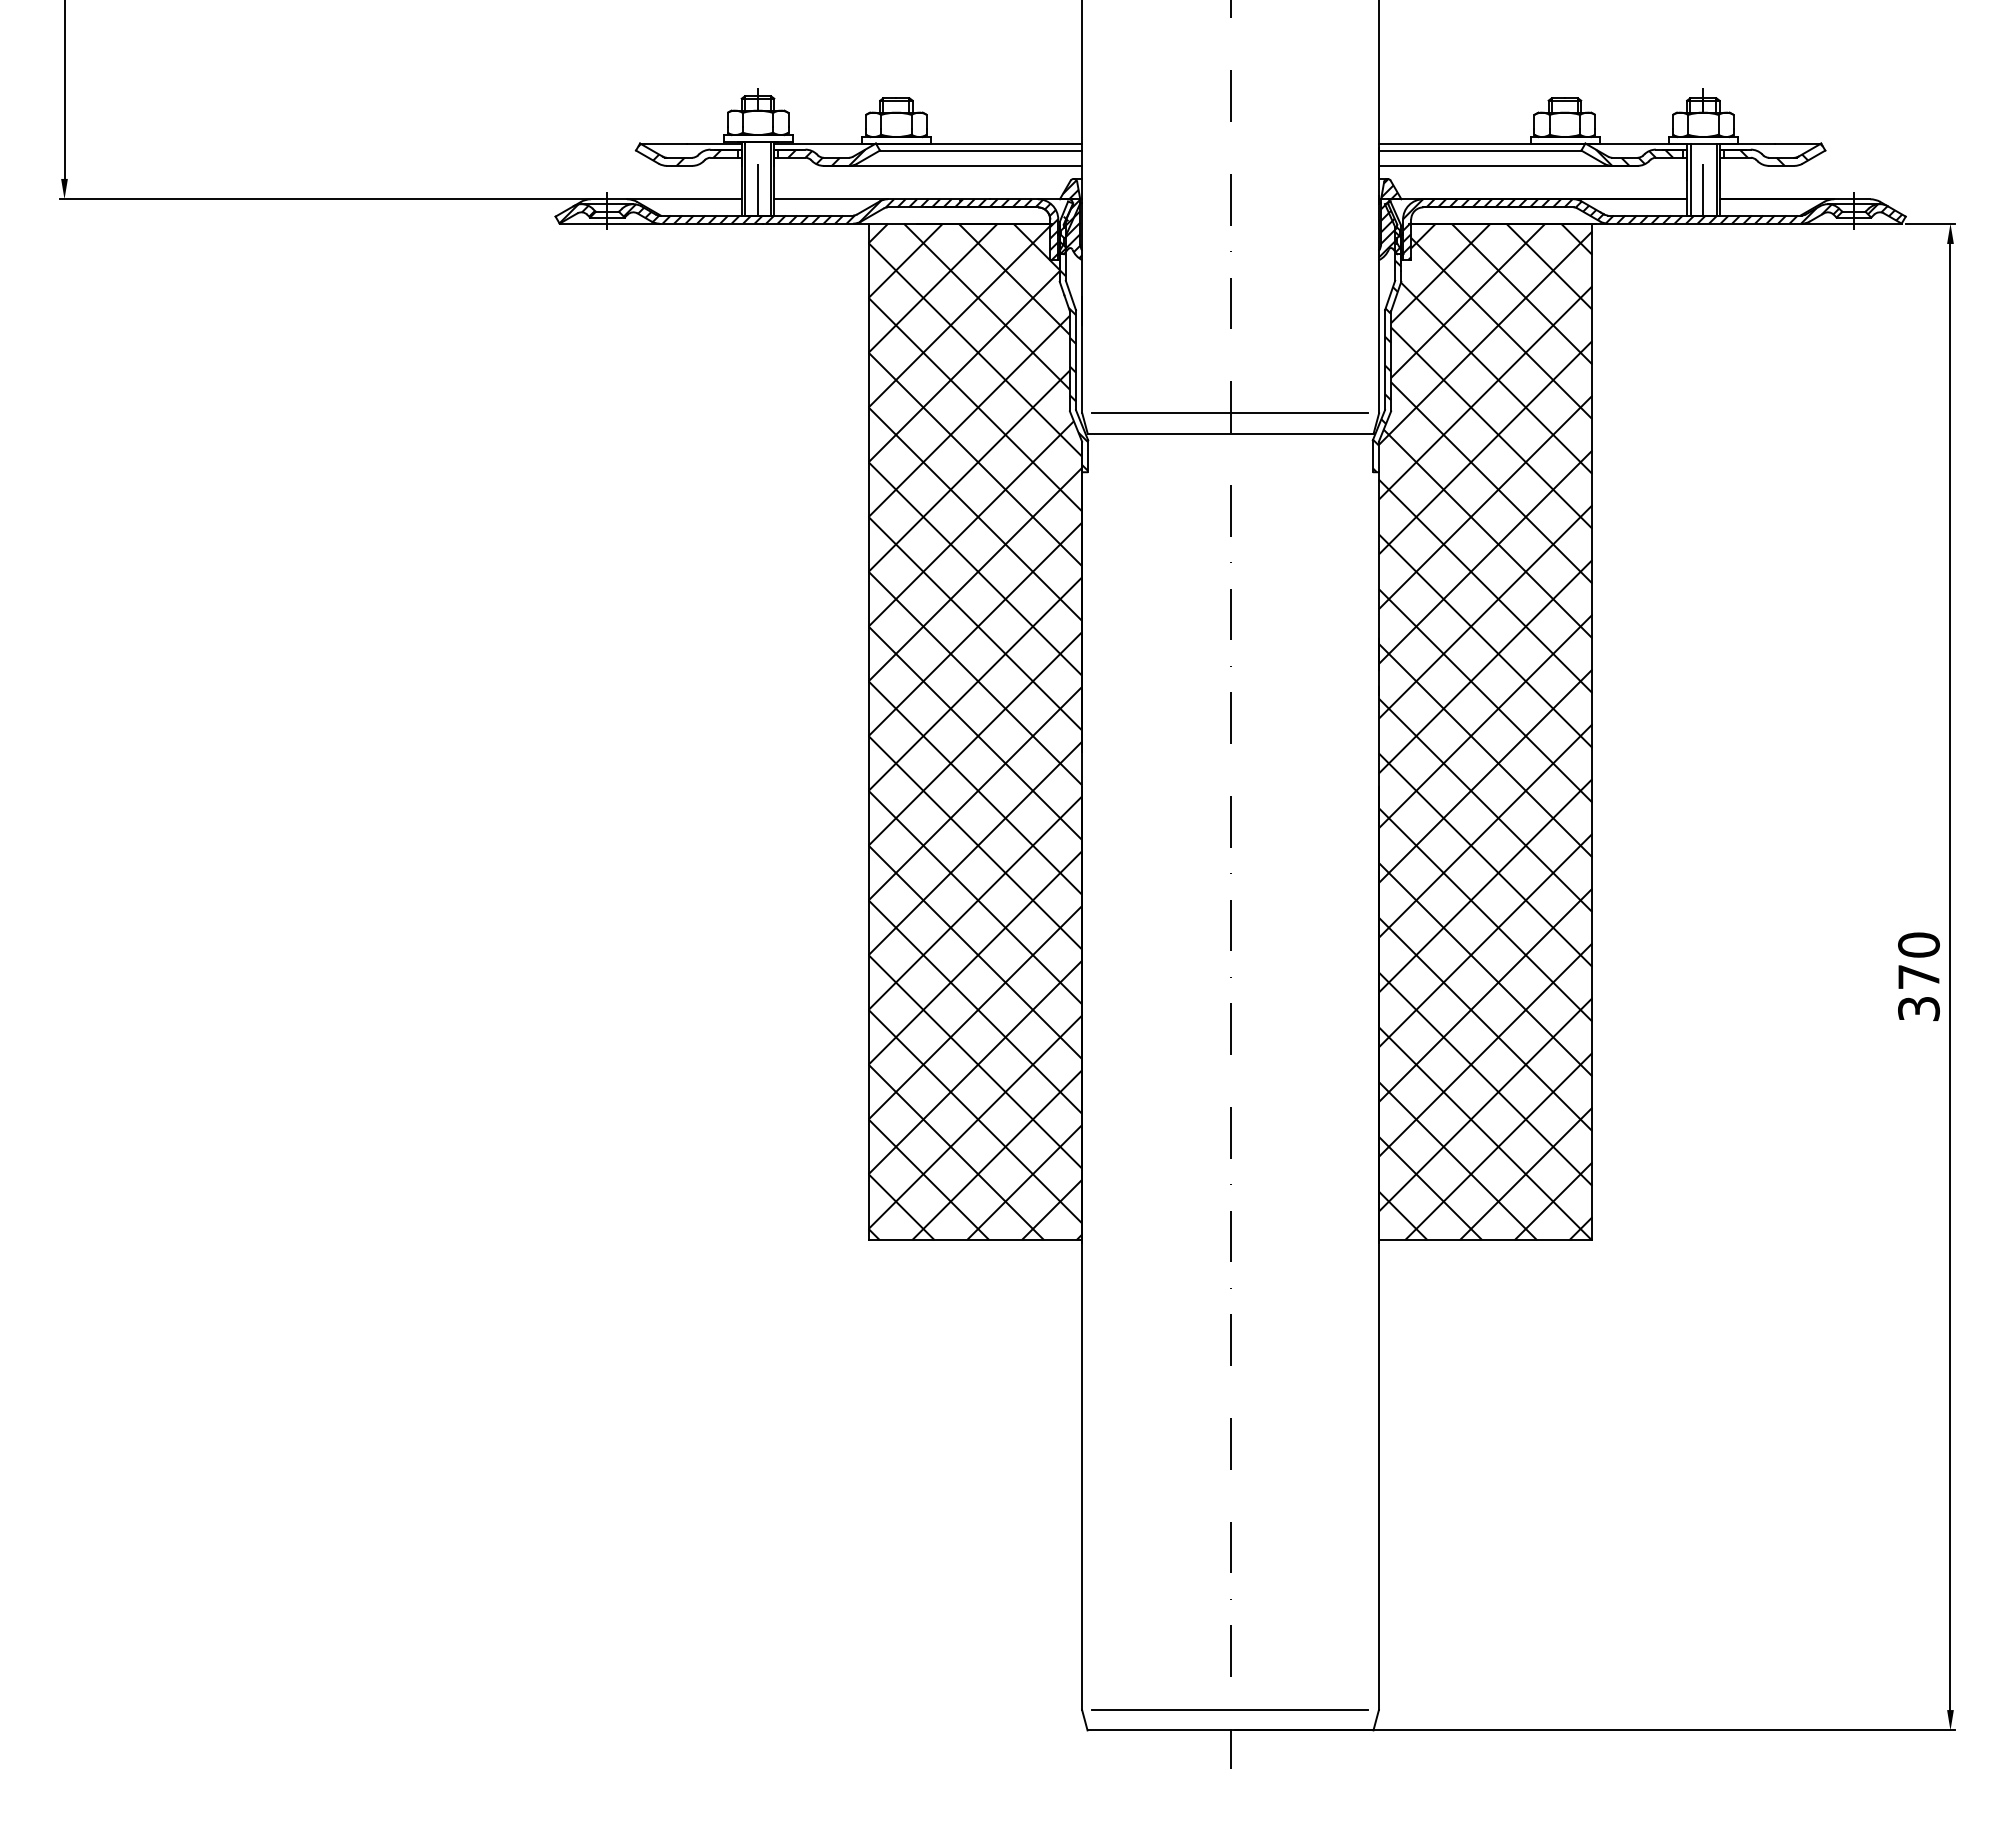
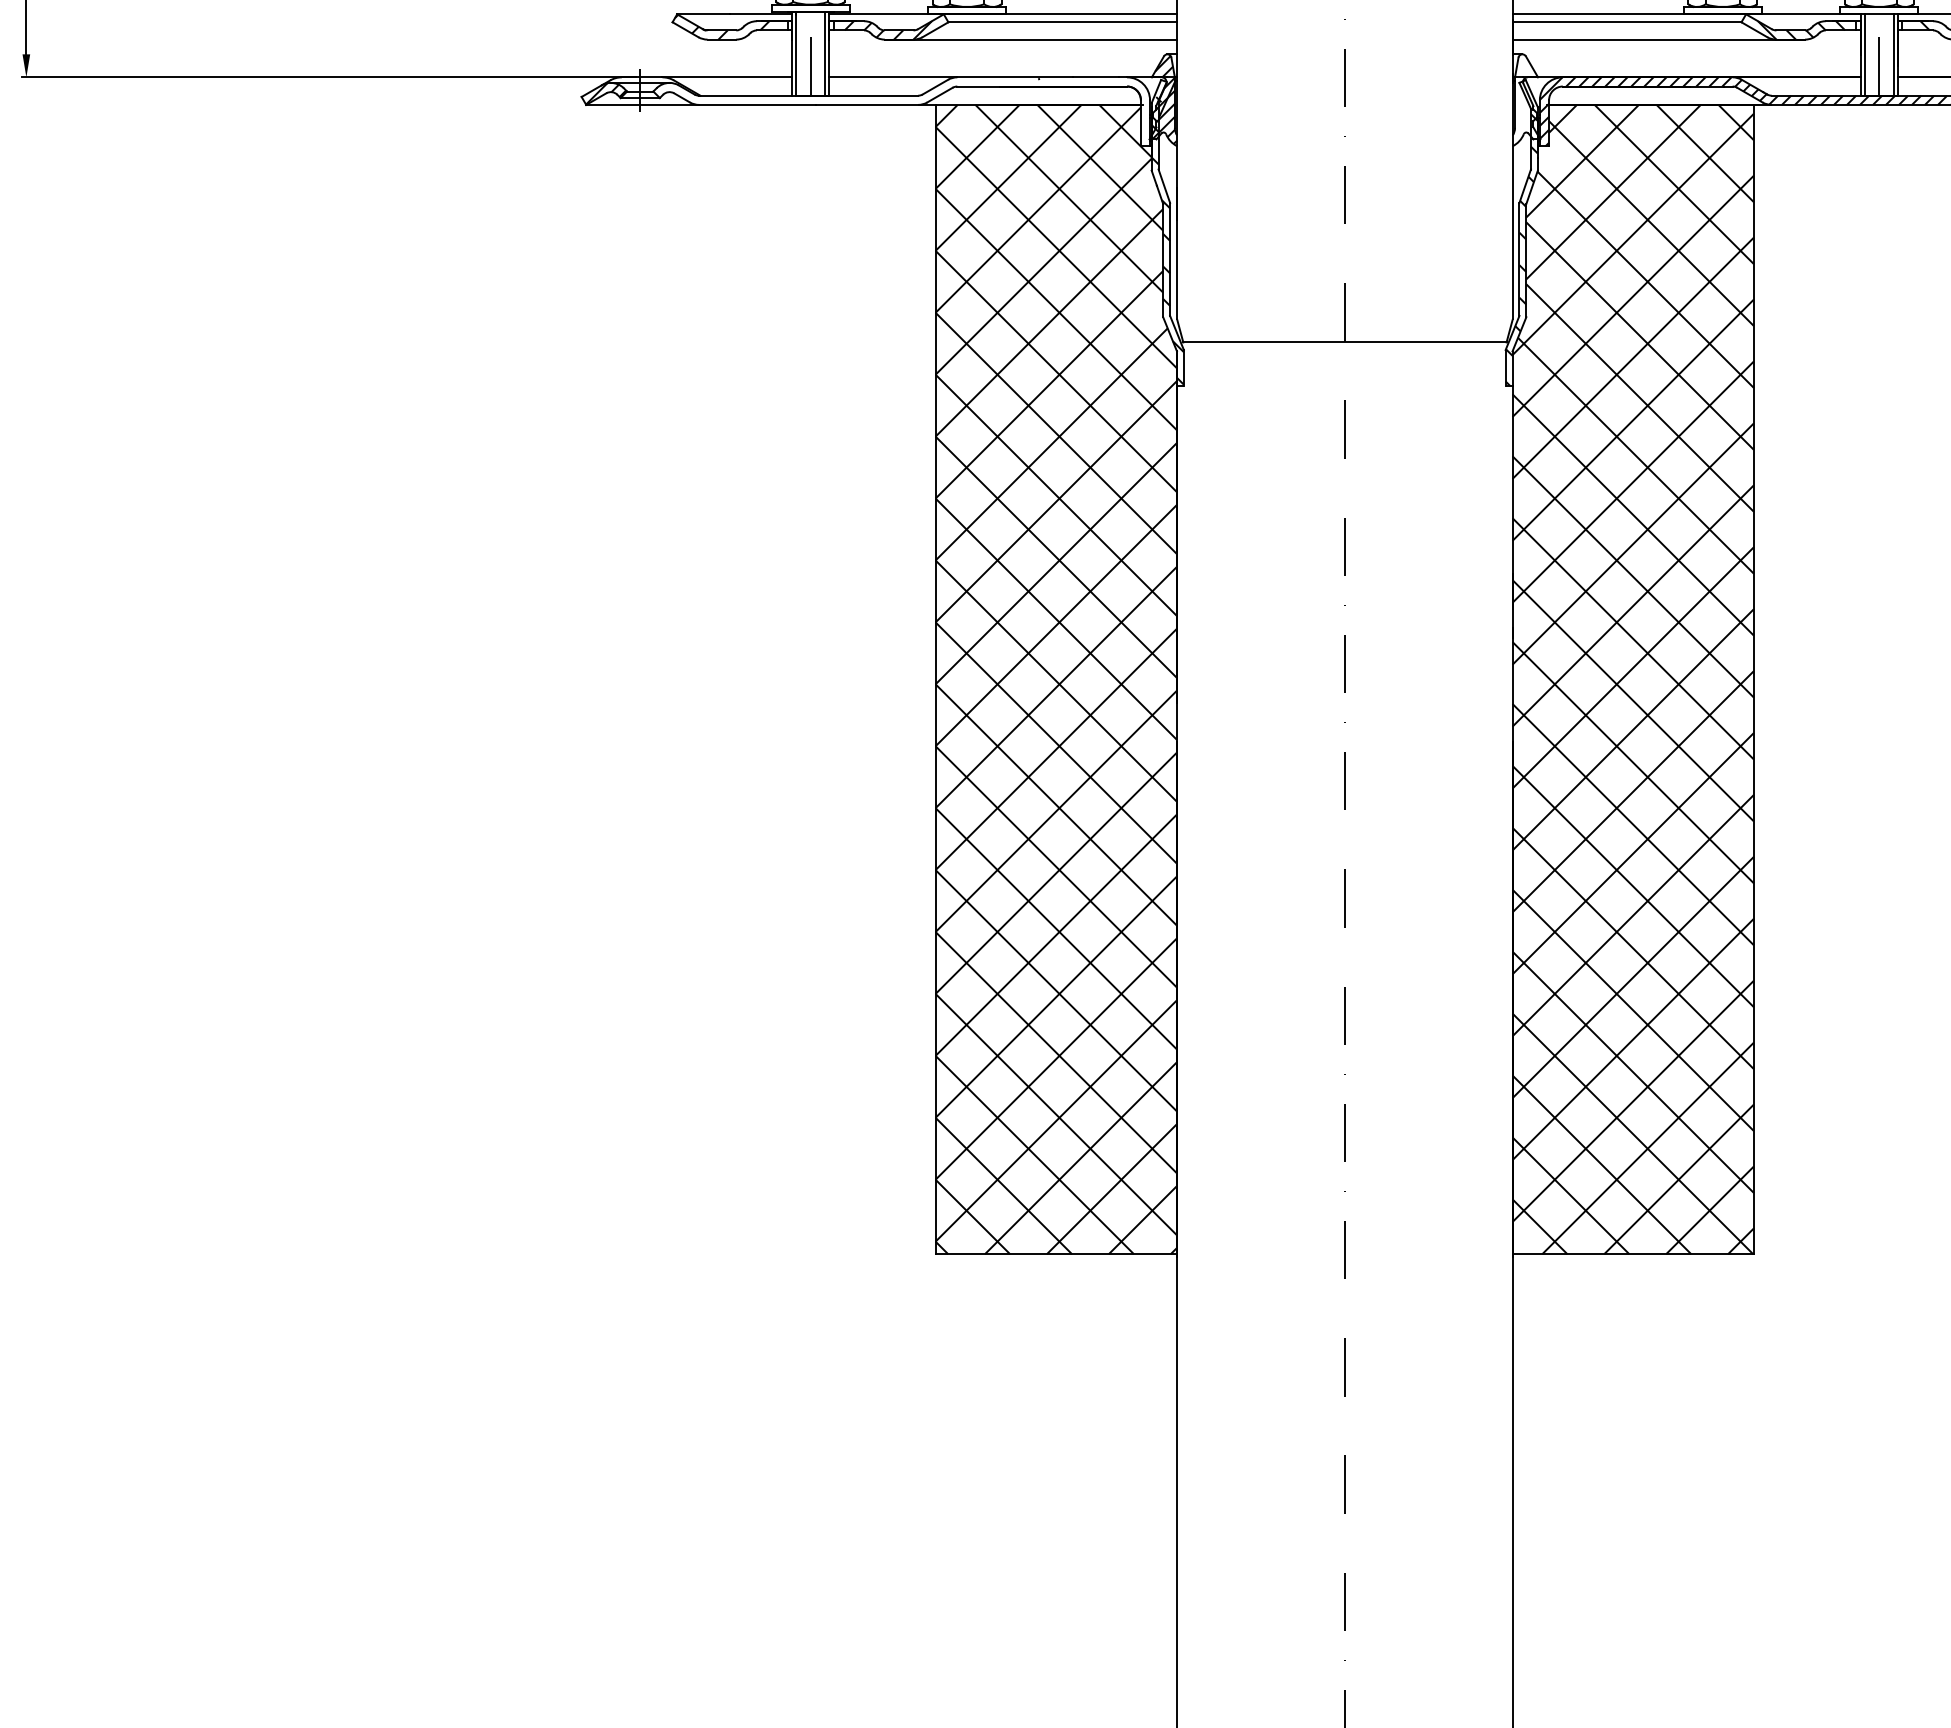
hatch: (1389, 218) -> (1524, 99), removed
hatch: (840, 229) -> (903, 111), removed
line: (1229, 413) -> (1343, 319), removed

